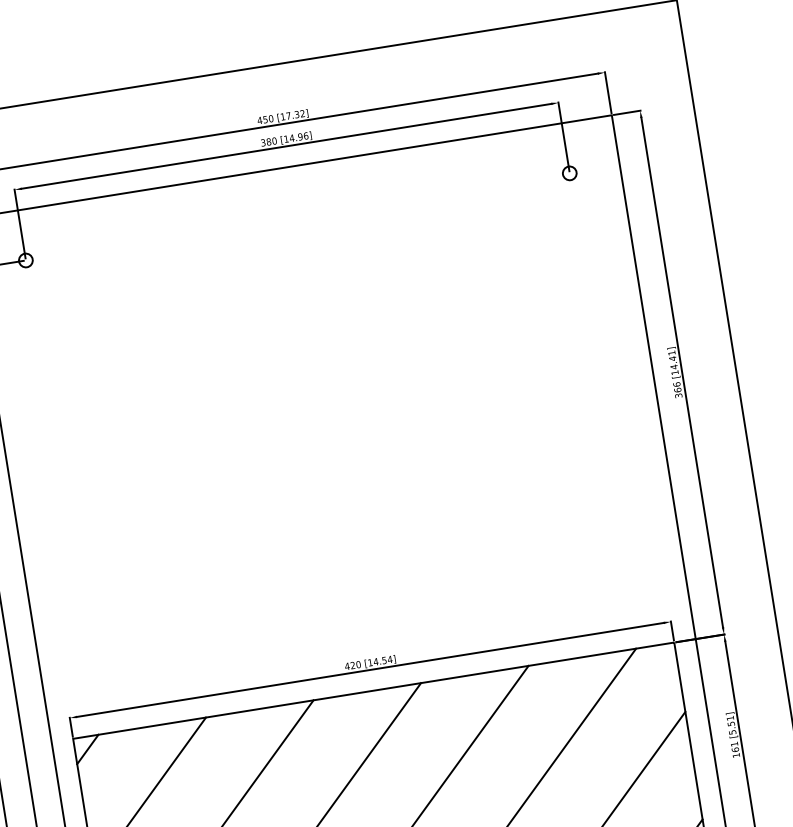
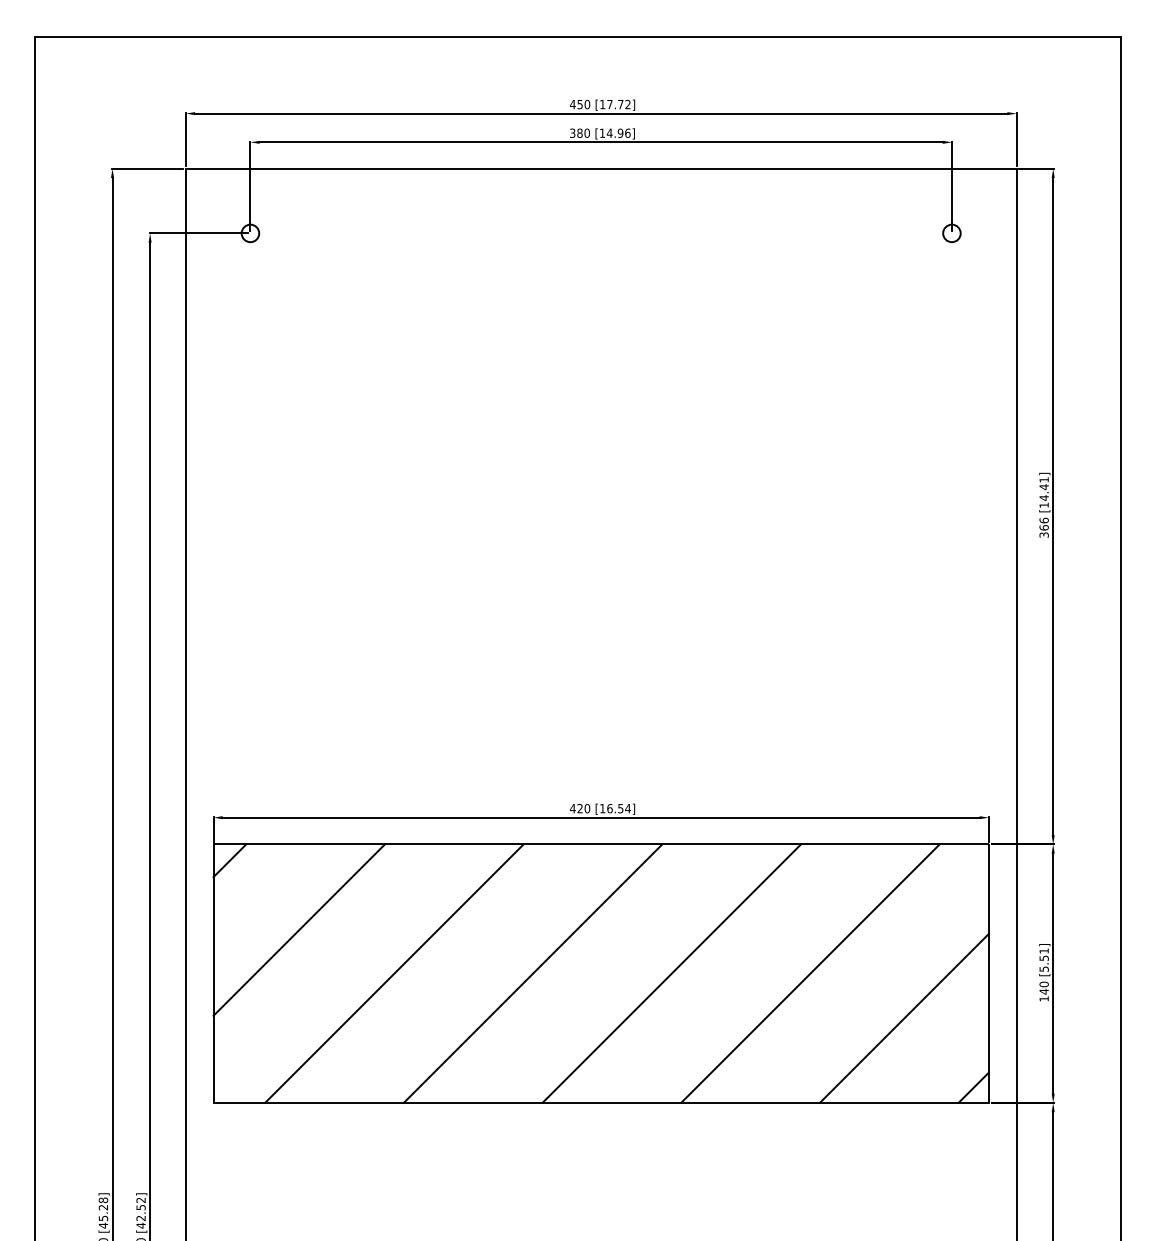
text: (296, 114) -> (620, 104), [17.32] -> [17.72]
text: (375, 661) -> (609, 808), [14.54] -> [16.54]
text: (734, 746) -> (1043, 987), 161 -> 140

